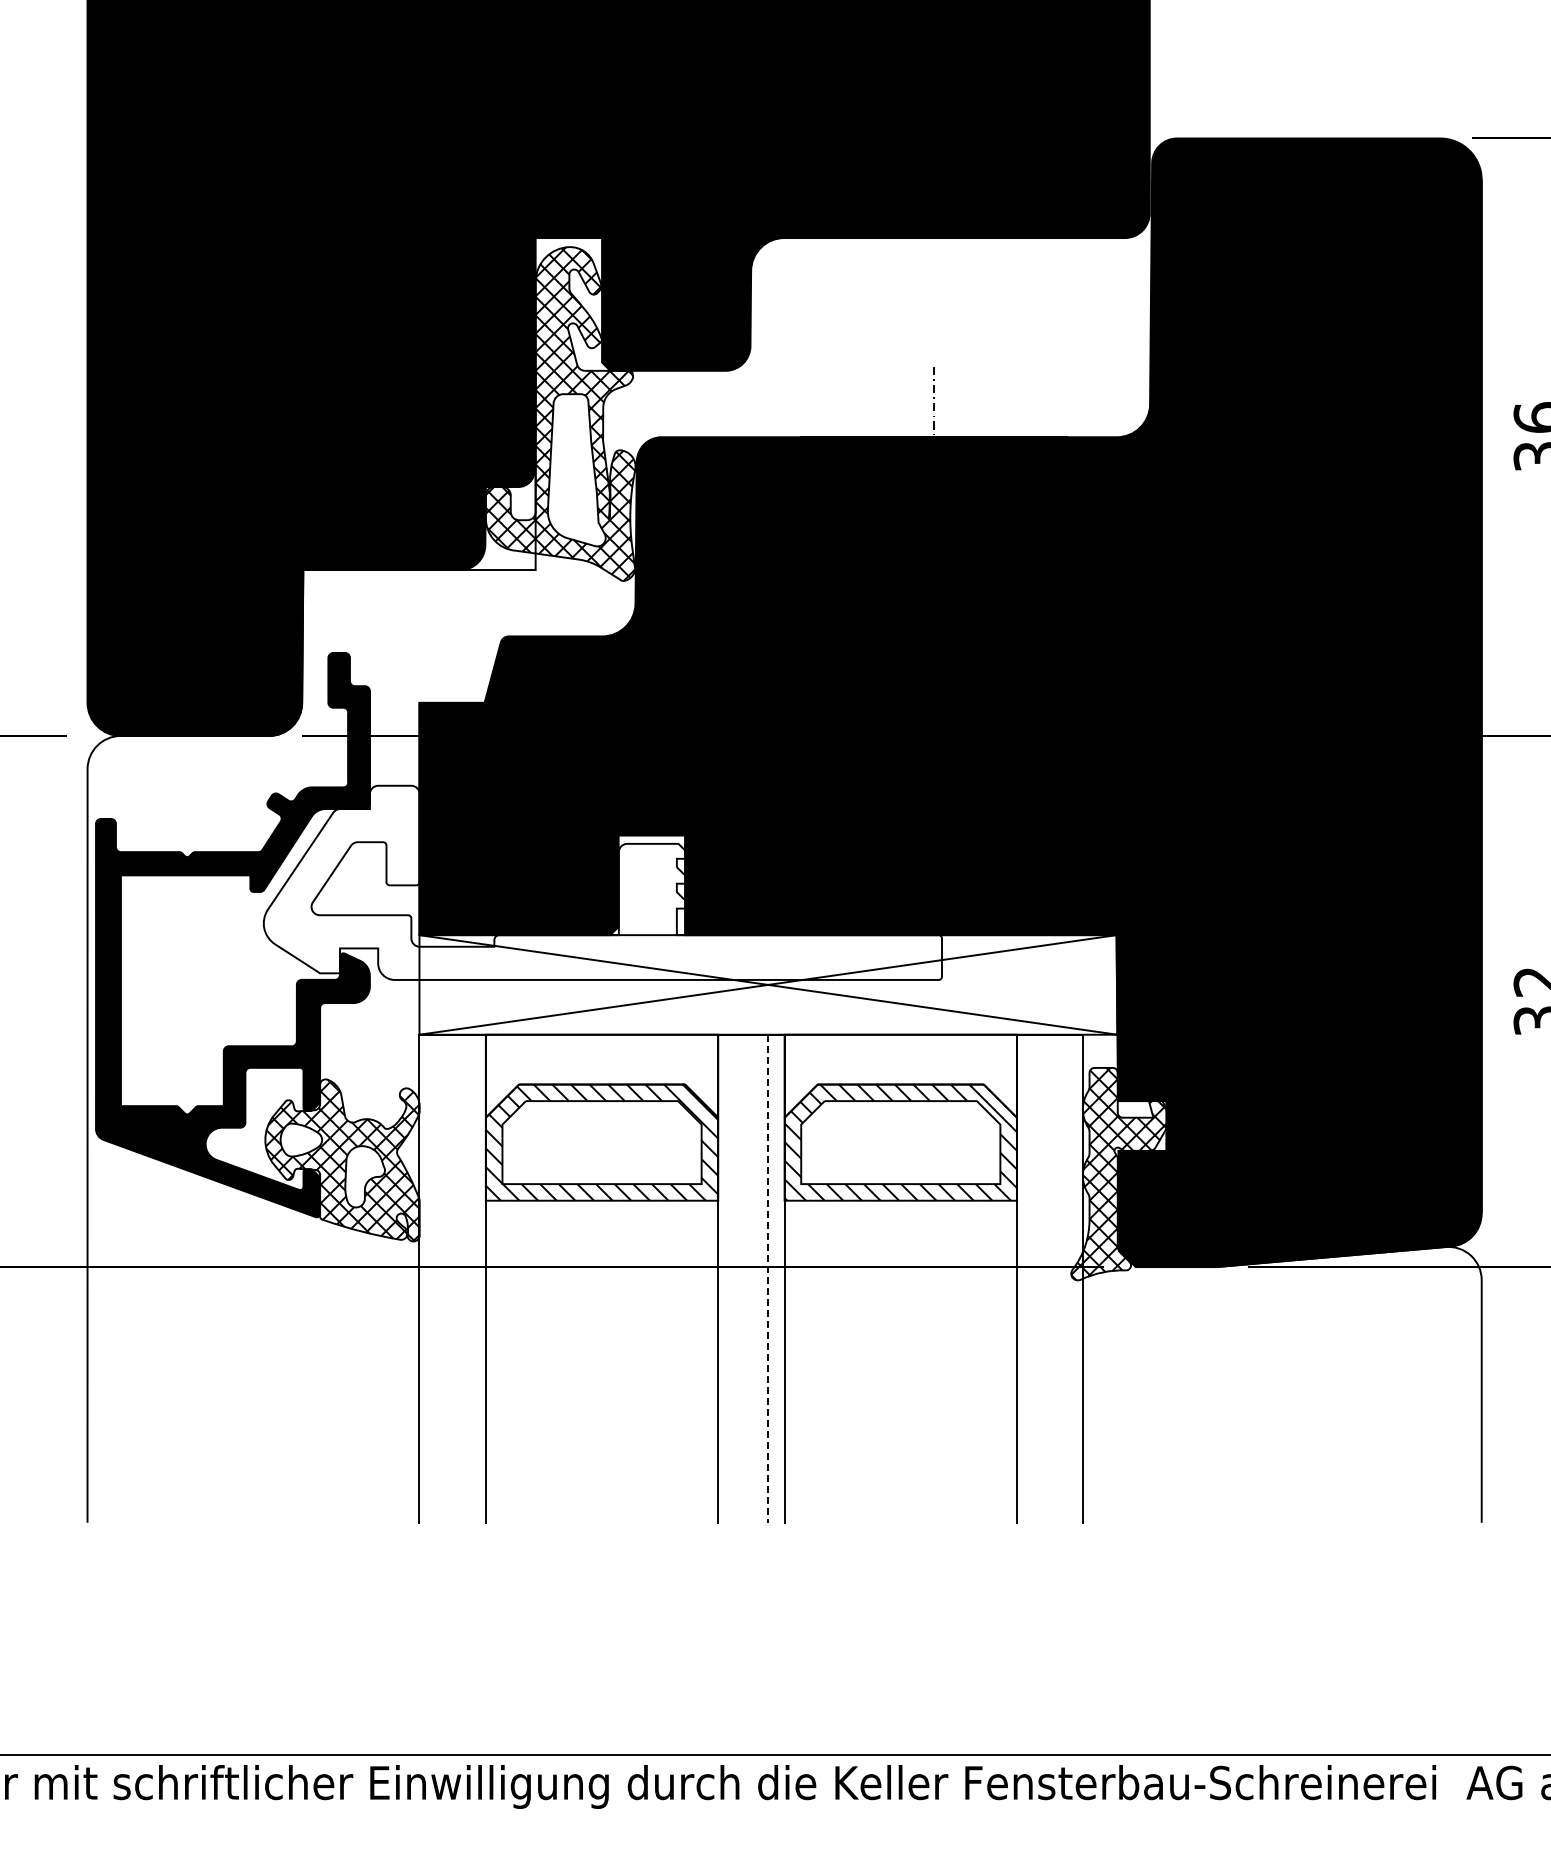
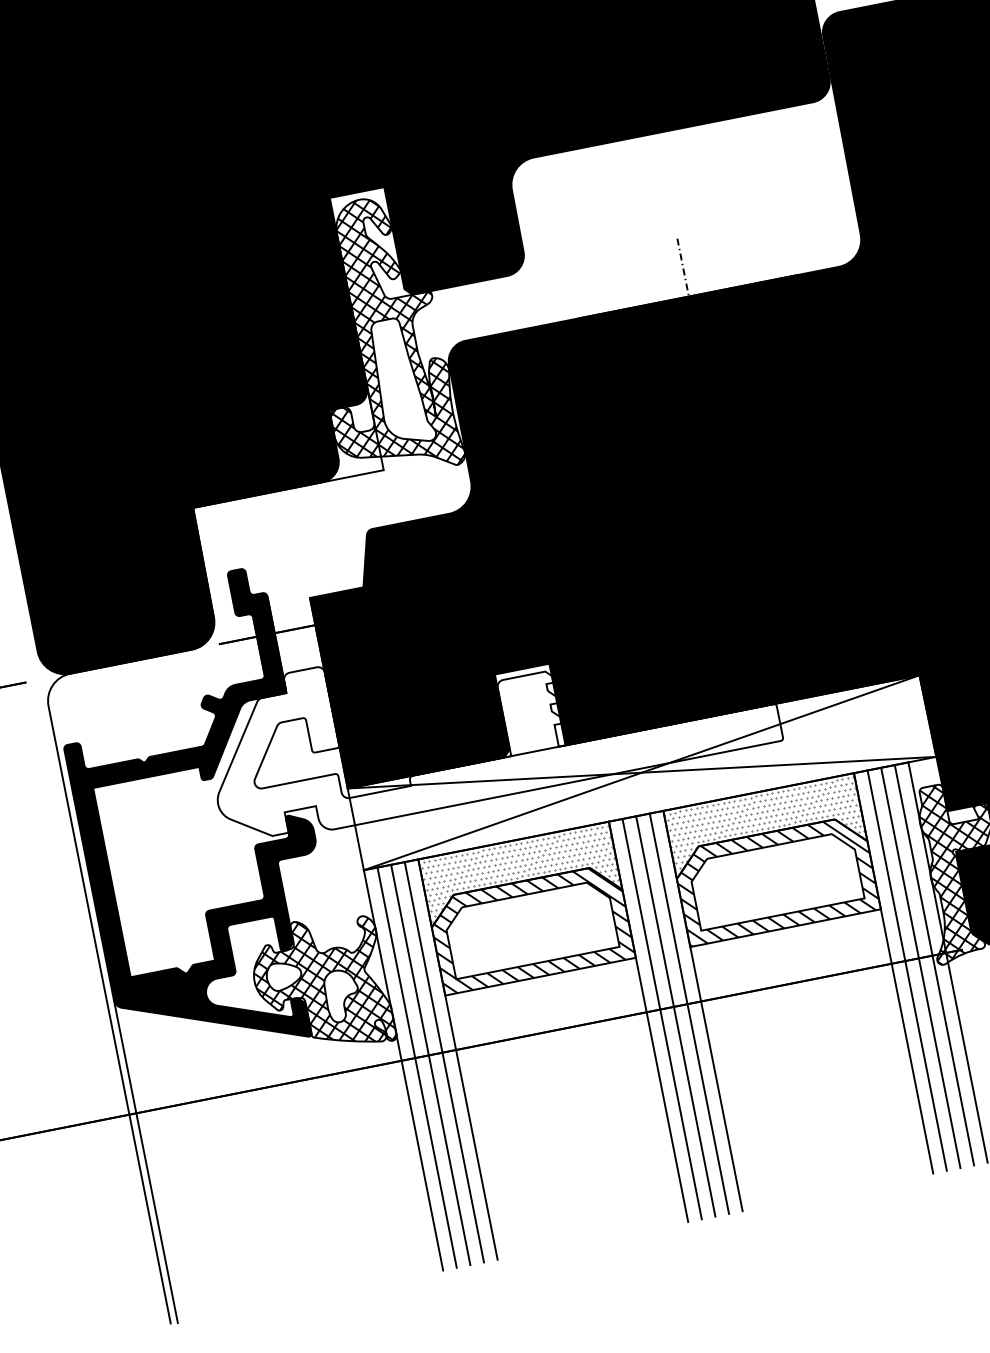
hatch: (601, 1075) -> (519, 874), added
hatch: (899, 1075) -> (764, 825), added
line: (436, 1278) -> (417, 1067), added
line: (452, 1278) -> (430, 1064), added
line: (469, 1278) -> (444, 1062), added
line: (734, 1278) -> (661, 1018), added
line: (751, 1278) -> (675, 1016), added
line: (1033, 1278) -> (907, 970), added
line: (1050, 1278) -> (921, 967), added
line: (1066, 1278) -> (934, 965), added
line: (768, 1279) -> (689, 1014), dashed -> solid
line: (96, 1325) -> (146, 1161), added

